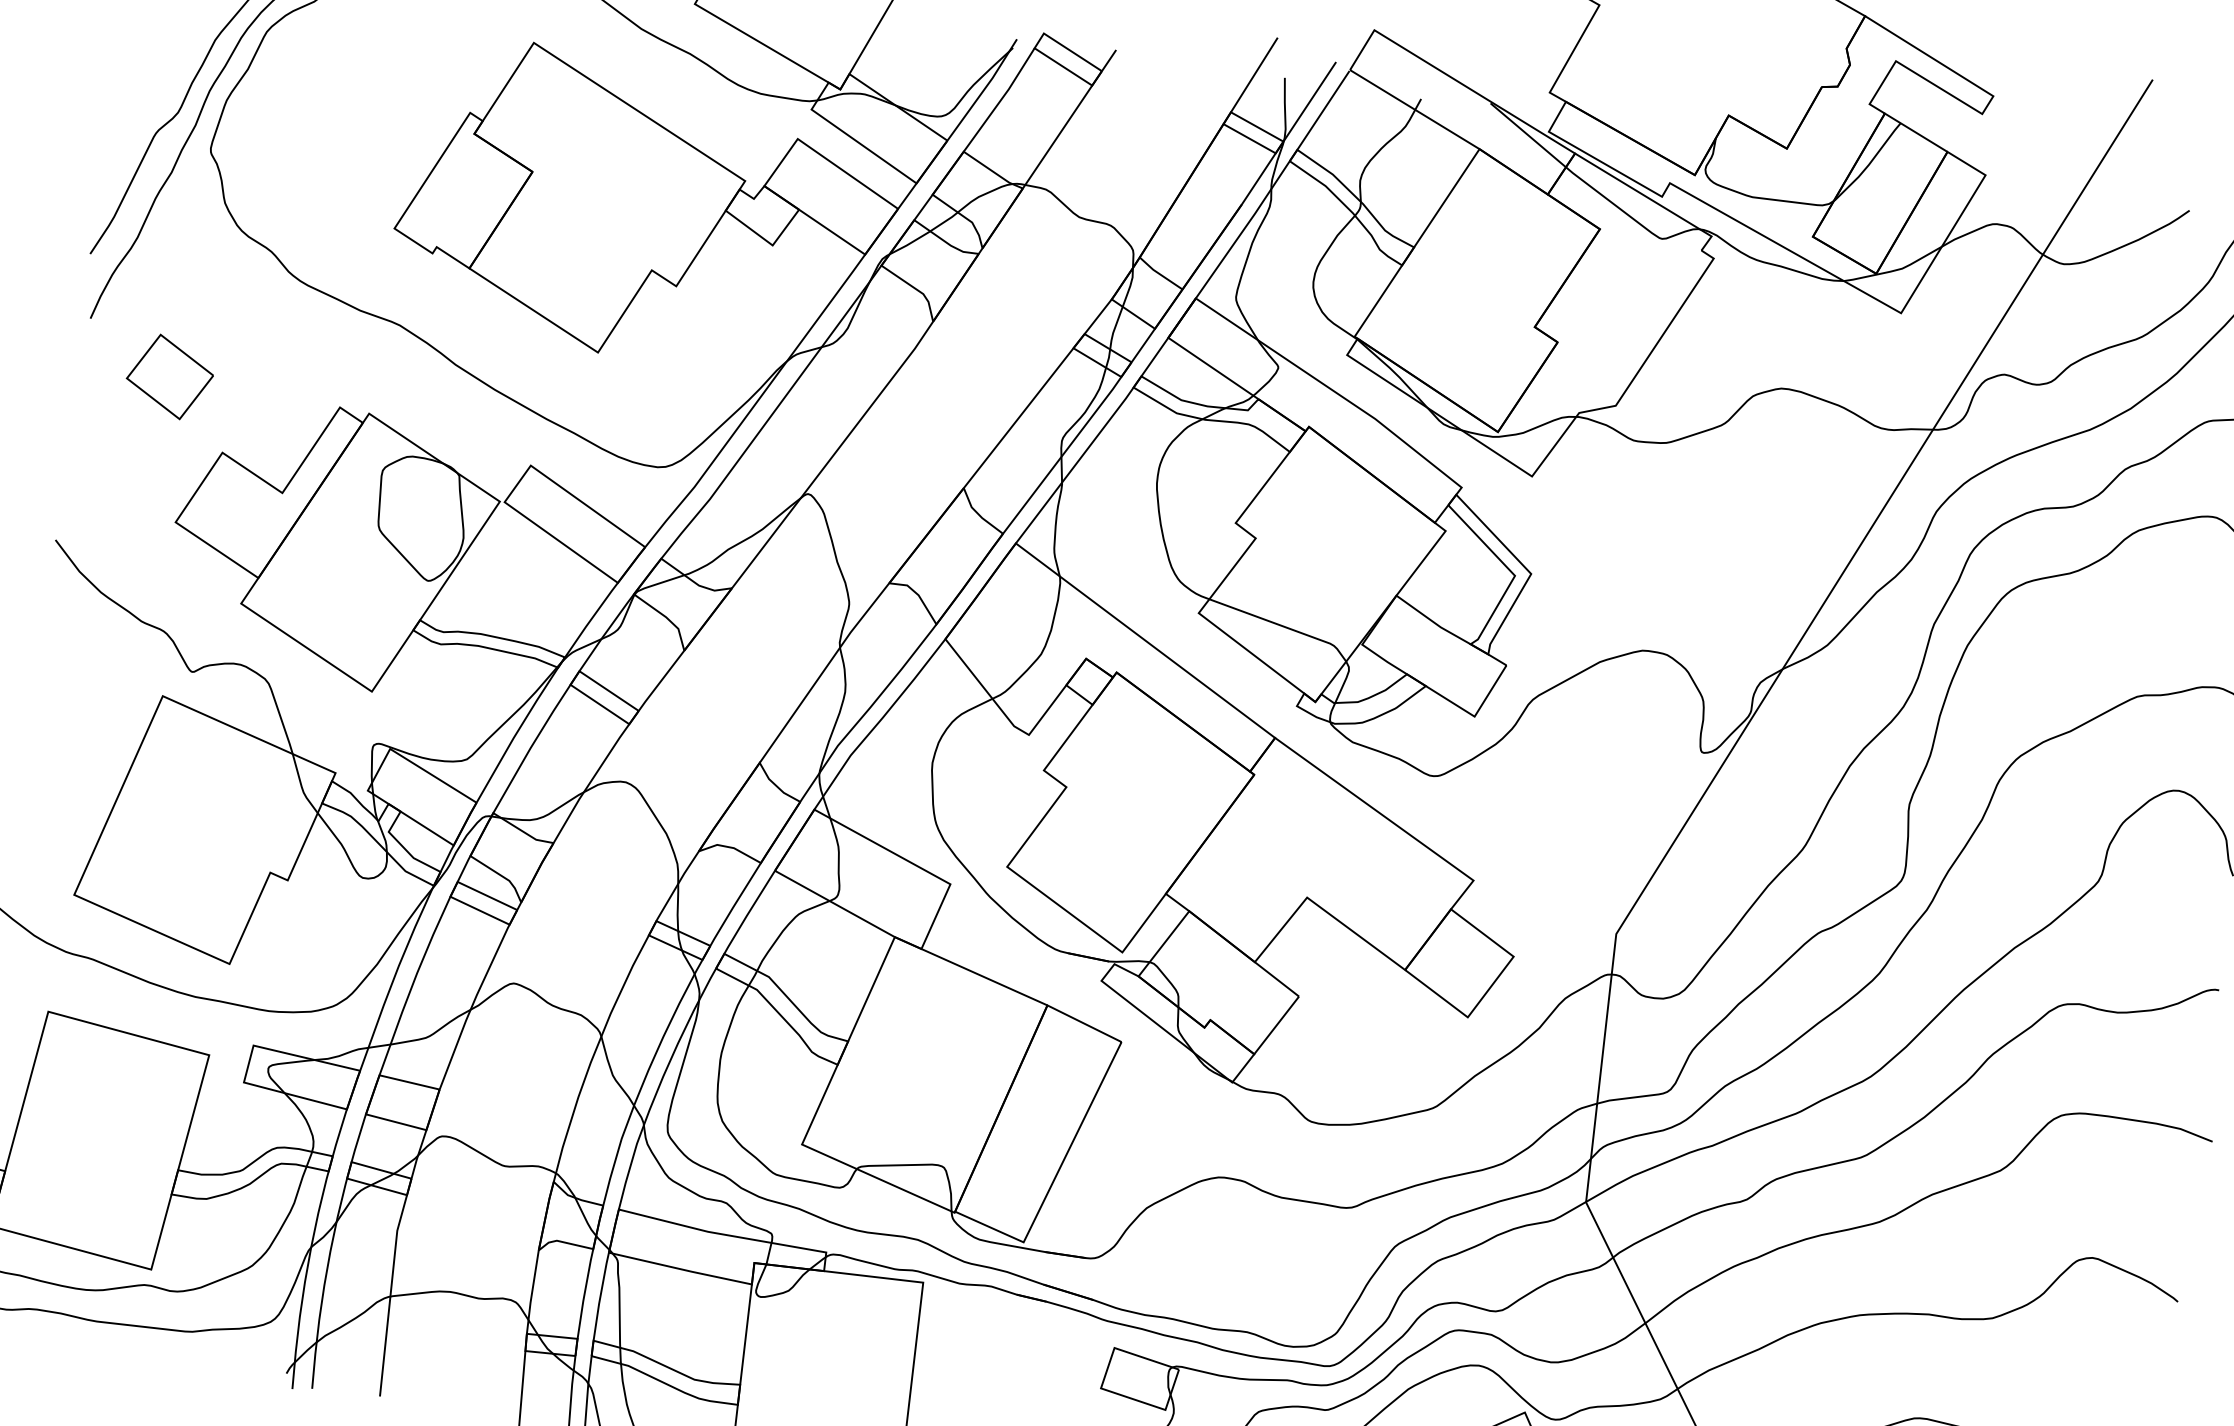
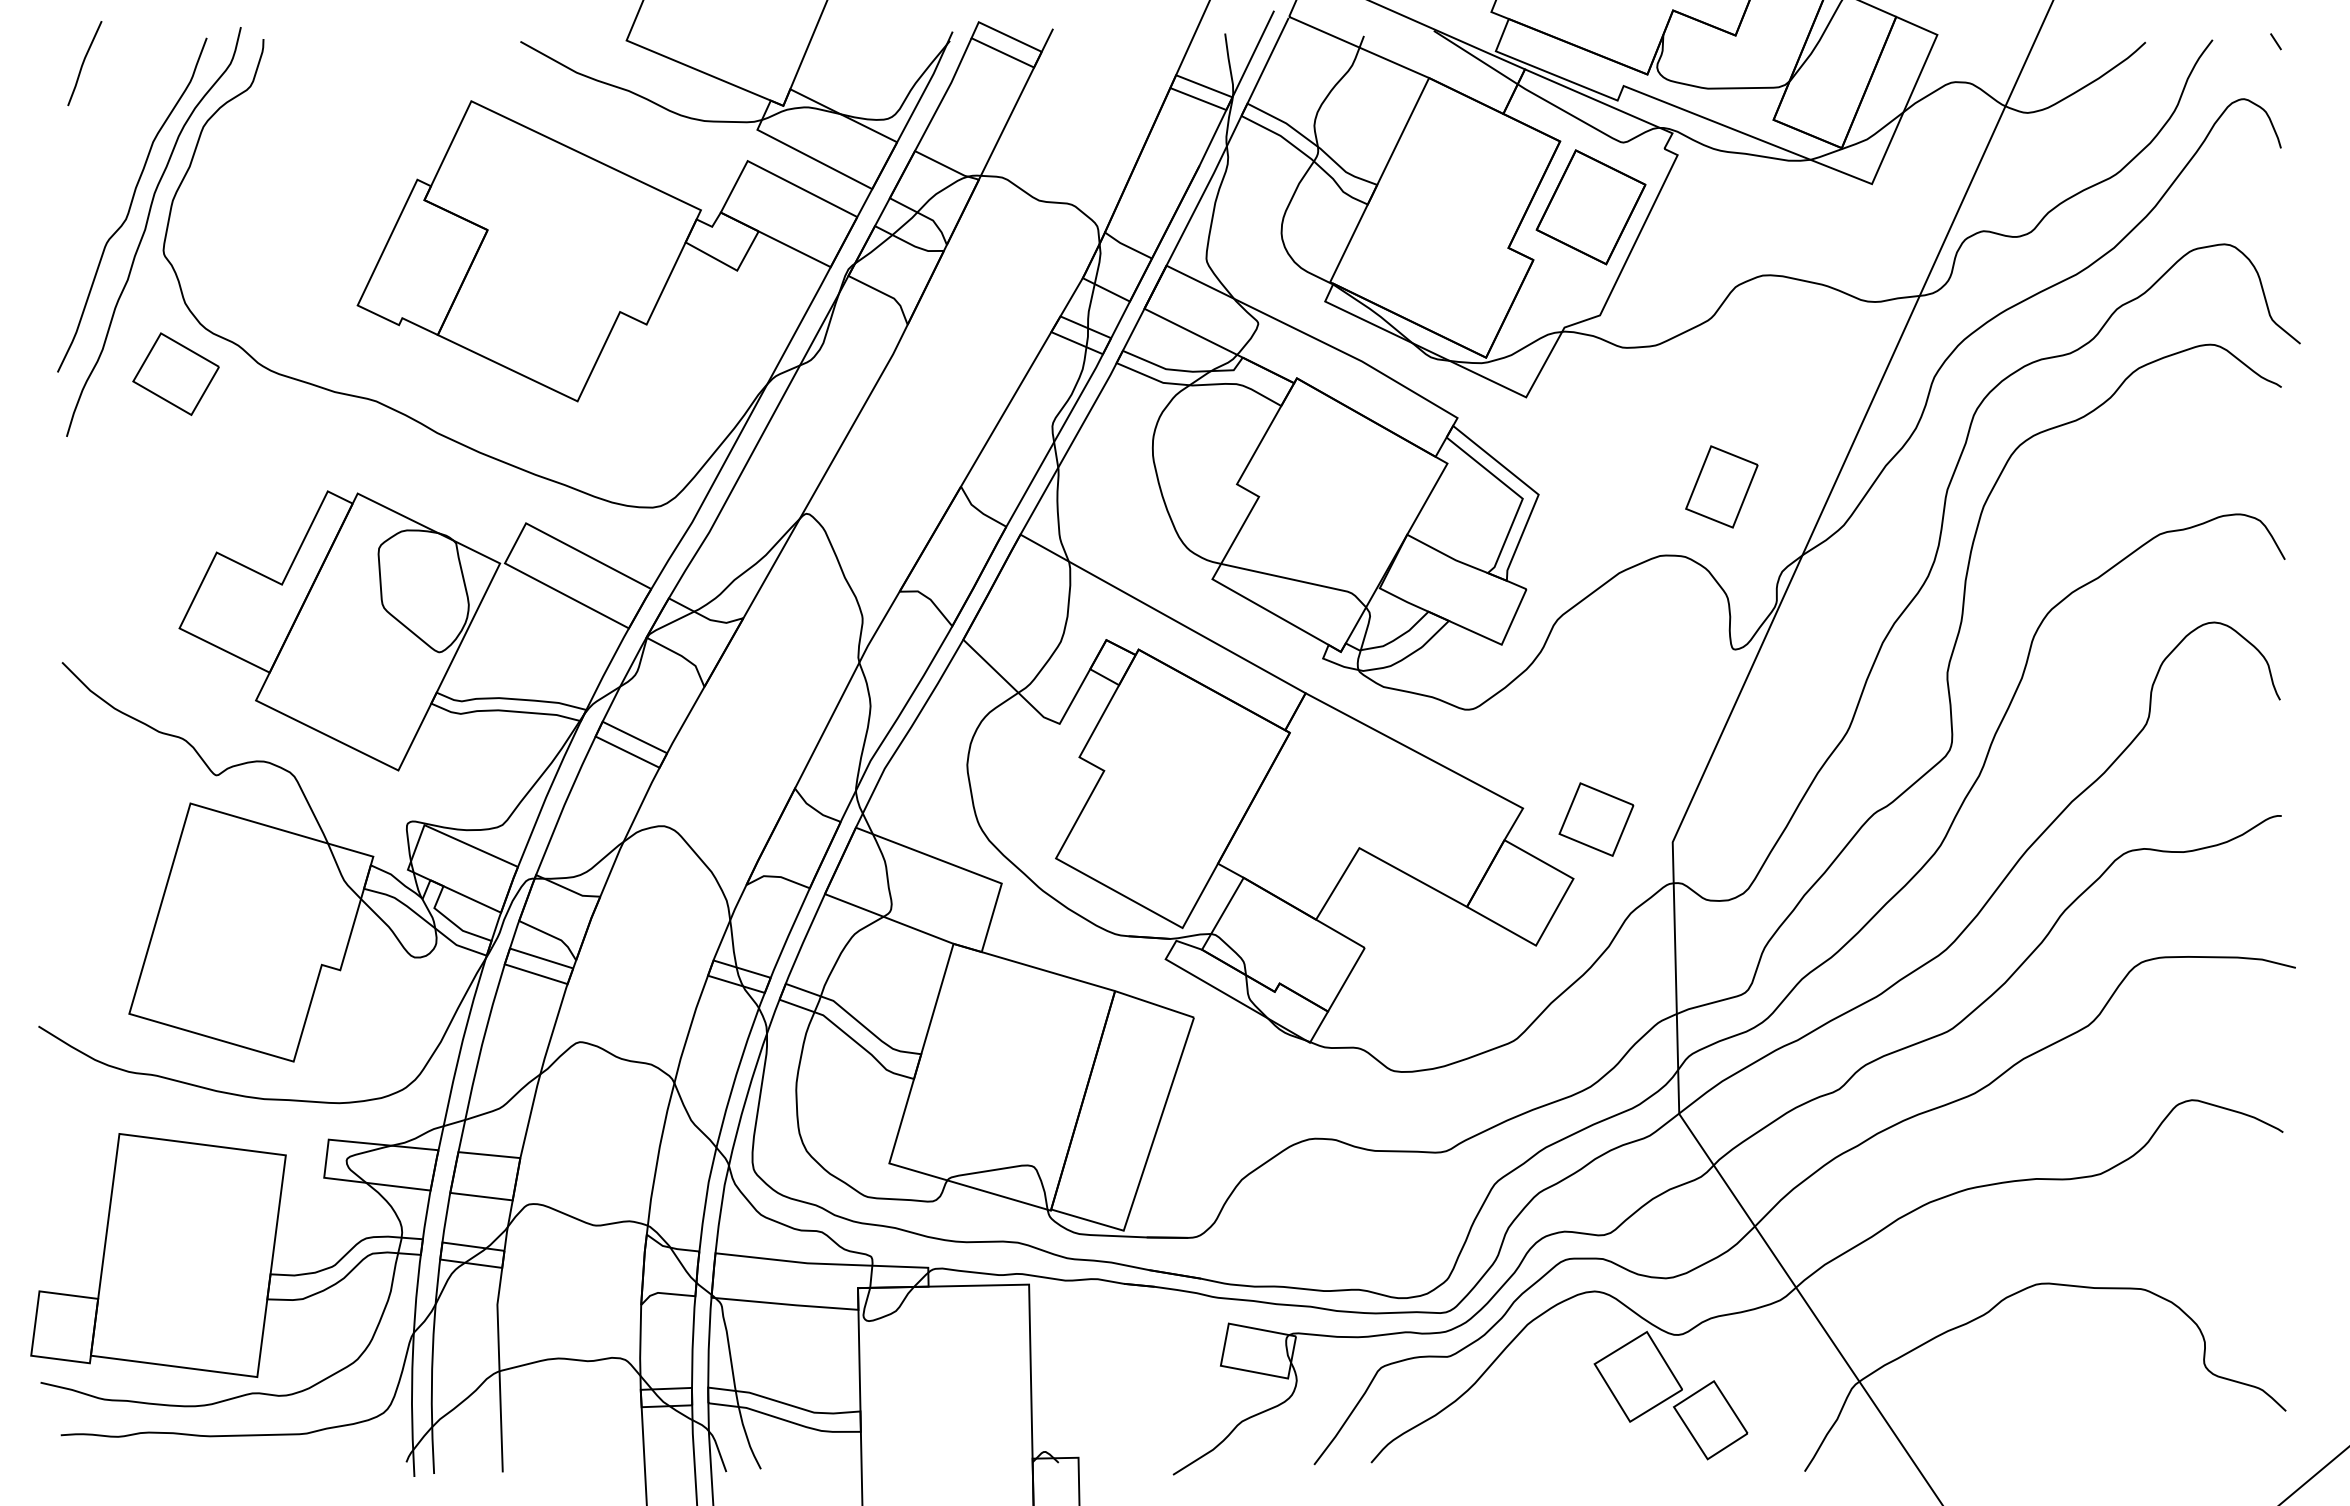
part: (1620, 298) -> (1590, 207), added
part: (169, 376) -> (175, 373), moved
part: (1712, 590) -> (1721, 486), added
part: (1544, 901) -> (1596, 819), added

